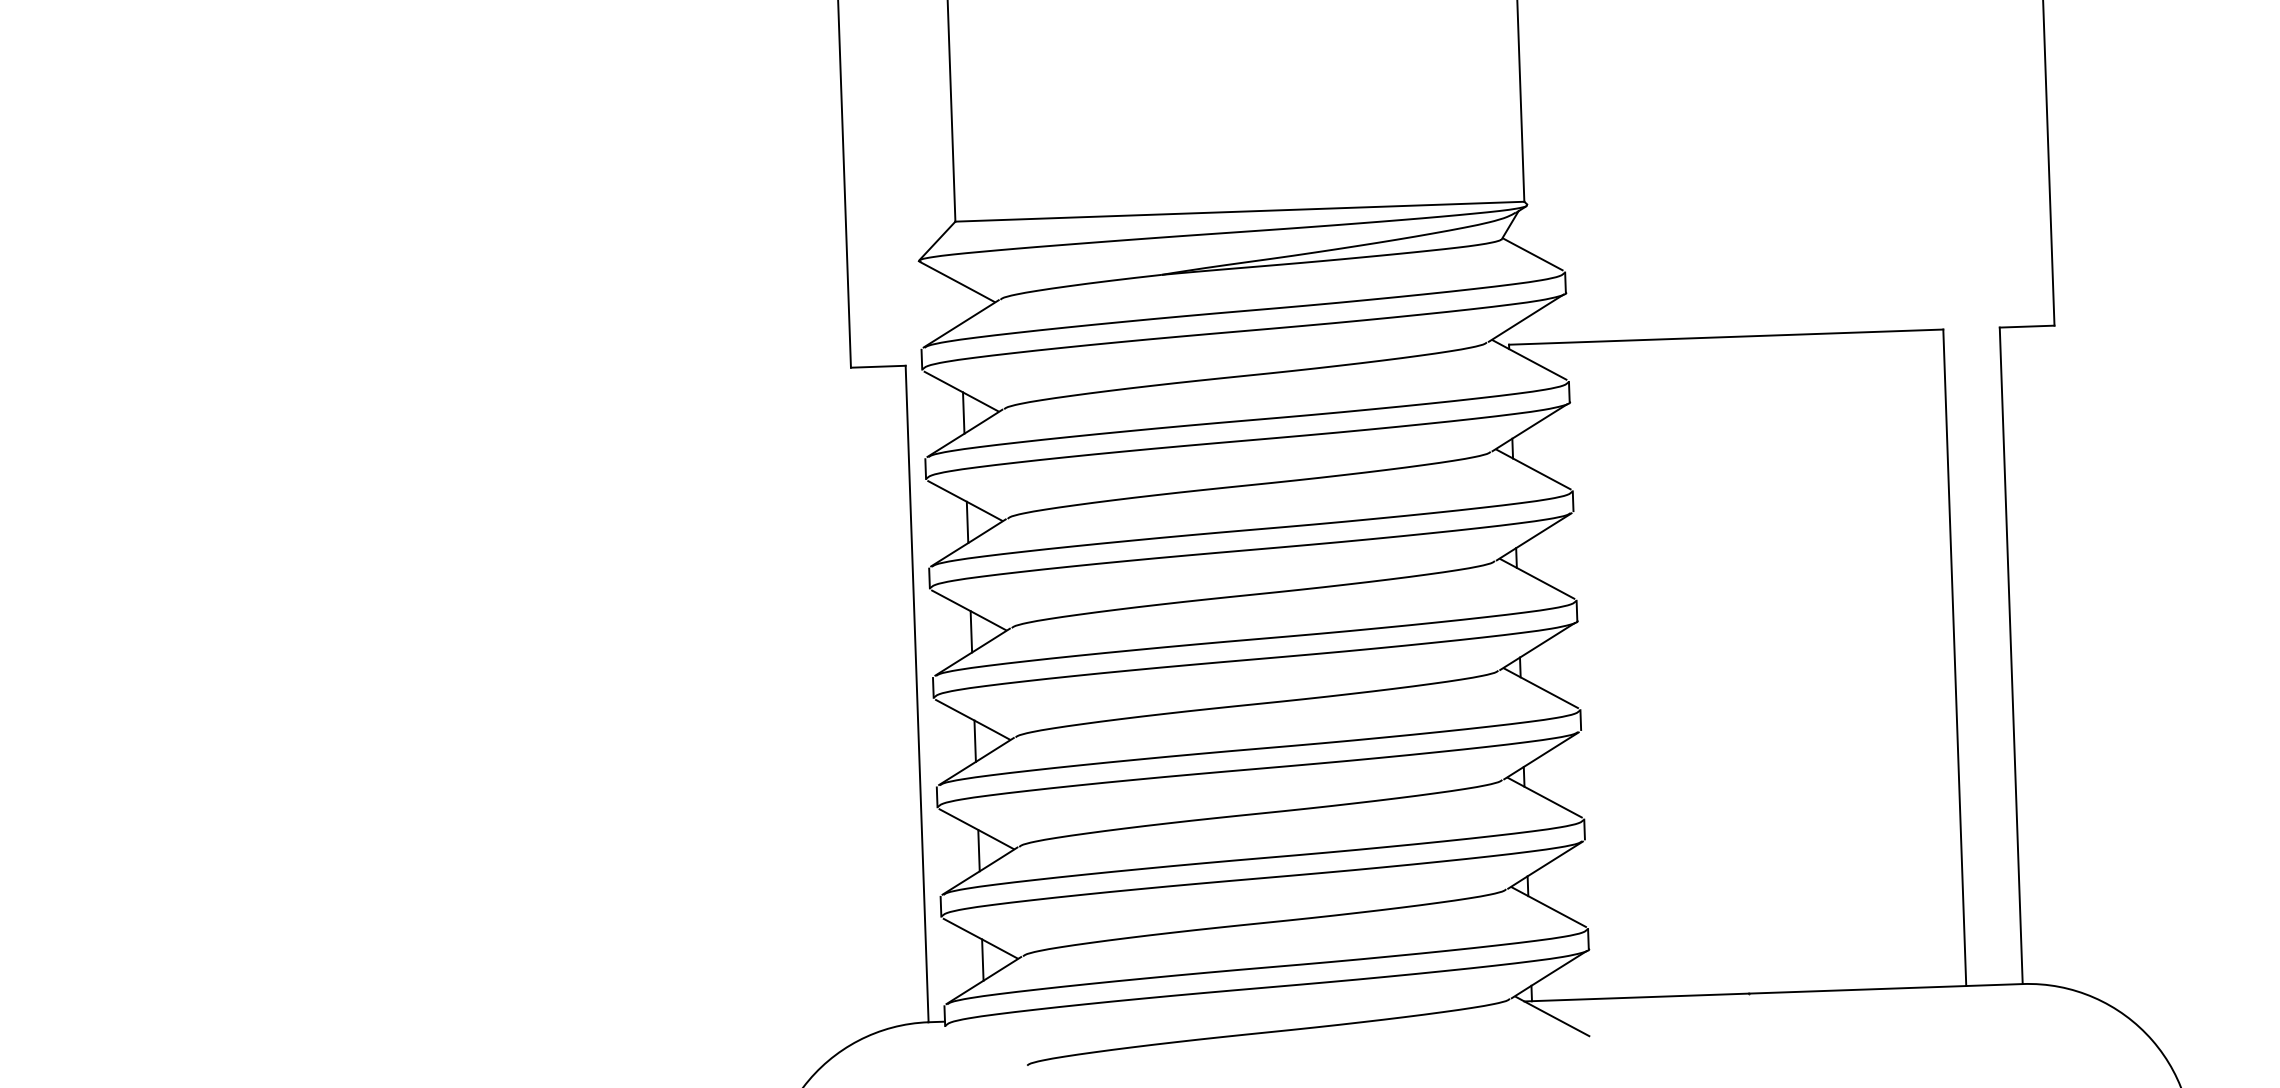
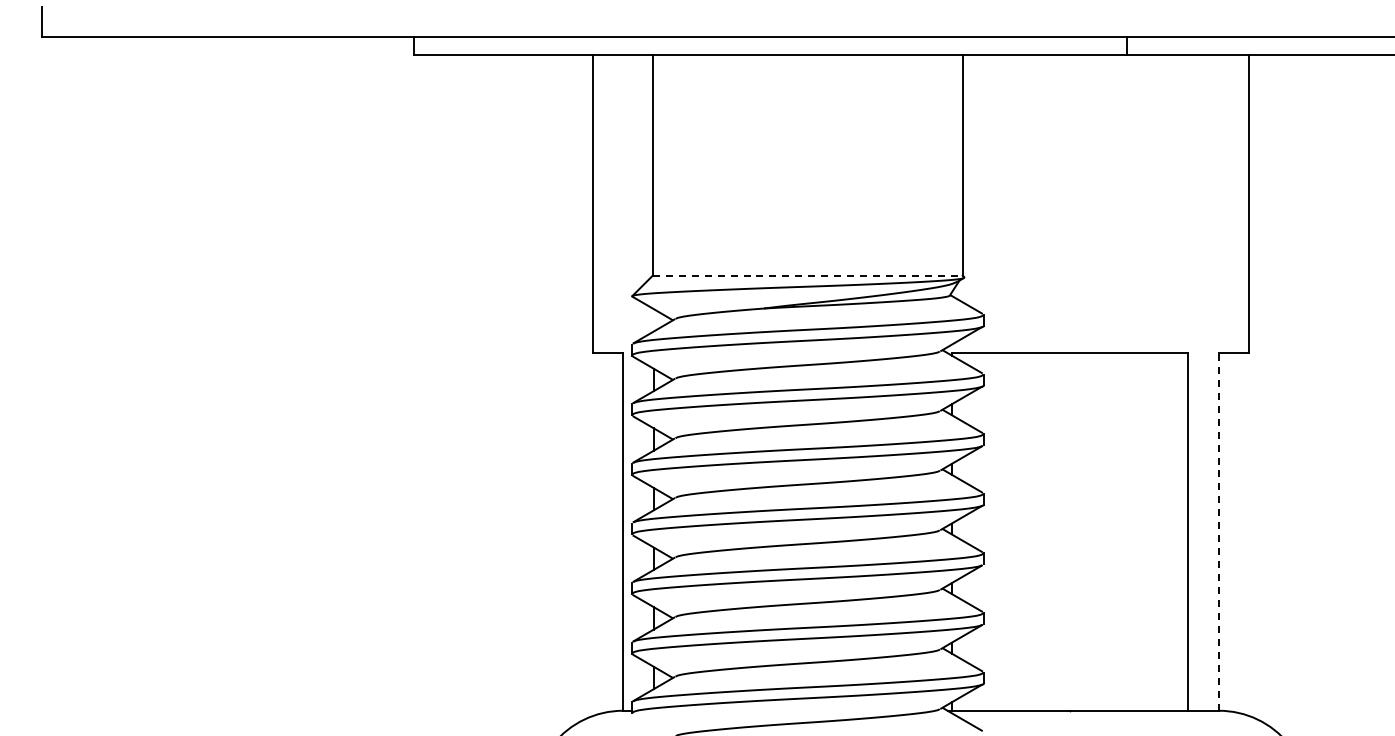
line: (1239, 211) -> (807, 275), solid -> dashed
line: (2012, 654) -> (1219, 531), solid -> dashed

